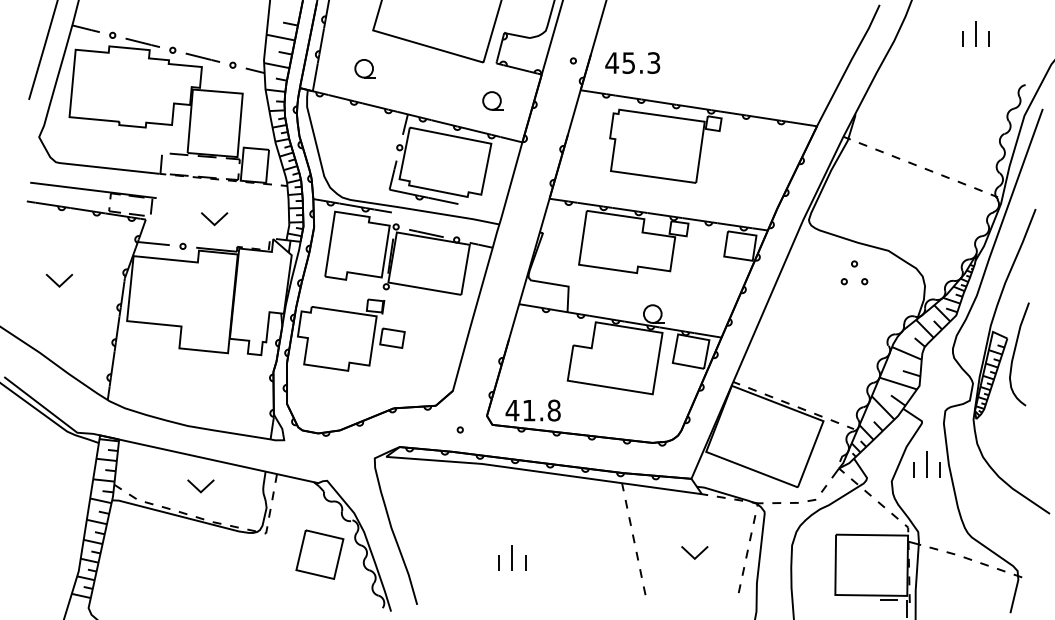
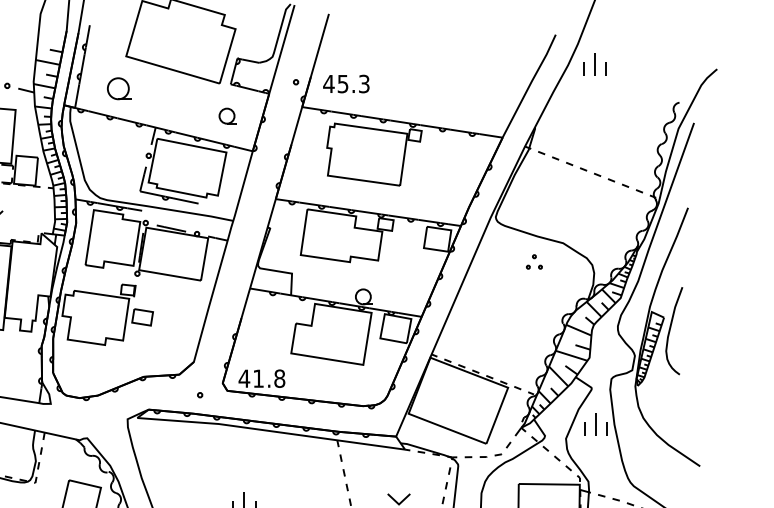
part: (975, 33) -> (594, 64), moved
part: (364, 68) -> (118, 88), size x1.4
part: (854, 272) -> (534, 261), size x0.7

